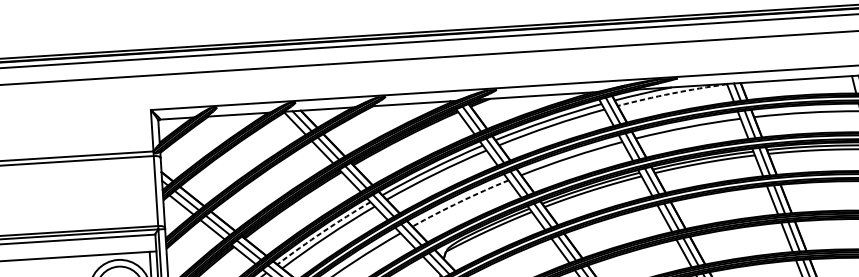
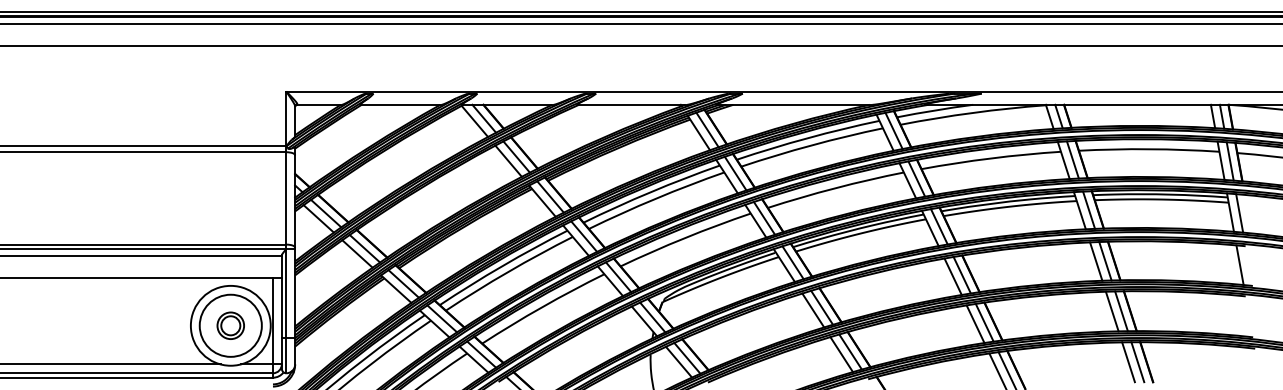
arc: (672, 93) -> (973, 112), dashed -> solid
arc: (460, 202) -> (685, 238), dashed -> solid
arc: (323, 232) -> (502, 266), dashed -> solid

